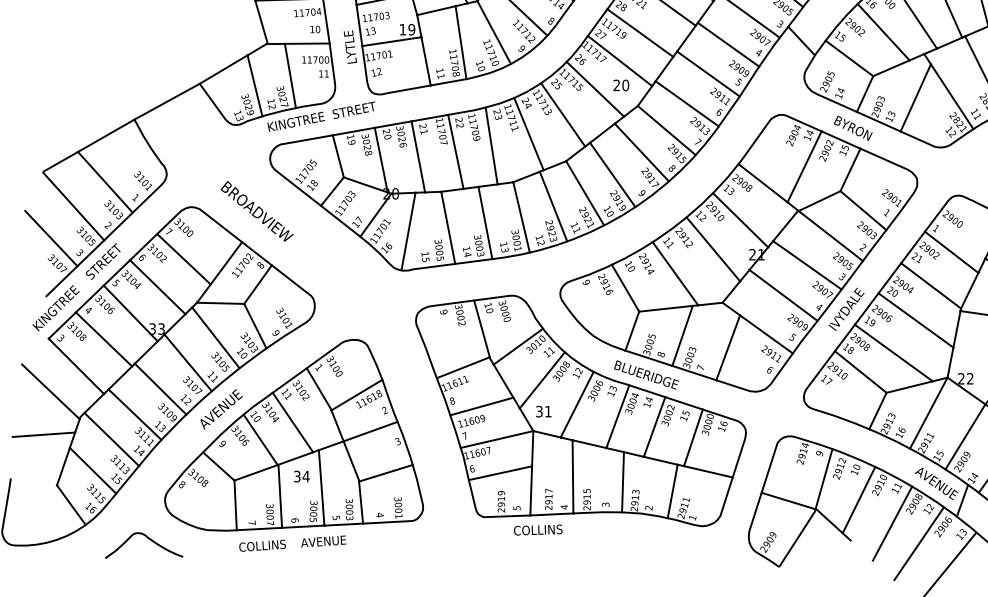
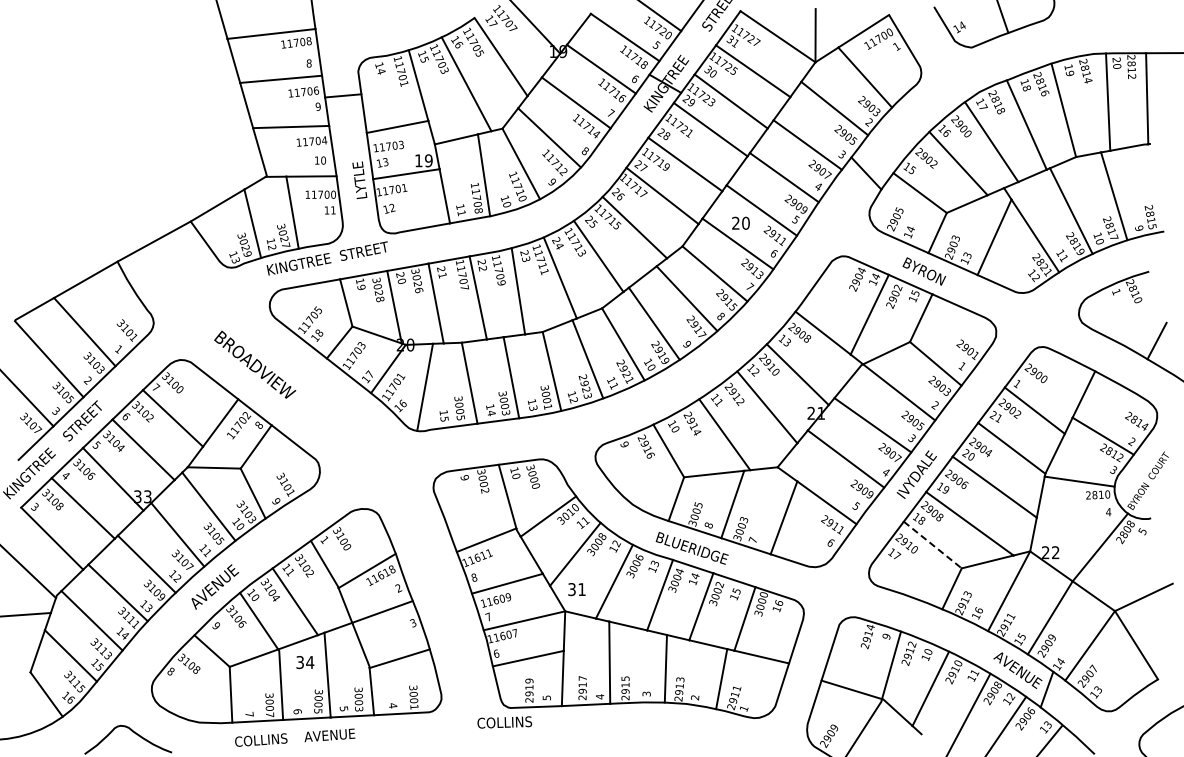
text: (620, 84) -> (740, 222), moved
line: (861, 372) -> (933, 545), solid -> dashed
text: (538, 530) -> (504, 722), moved

